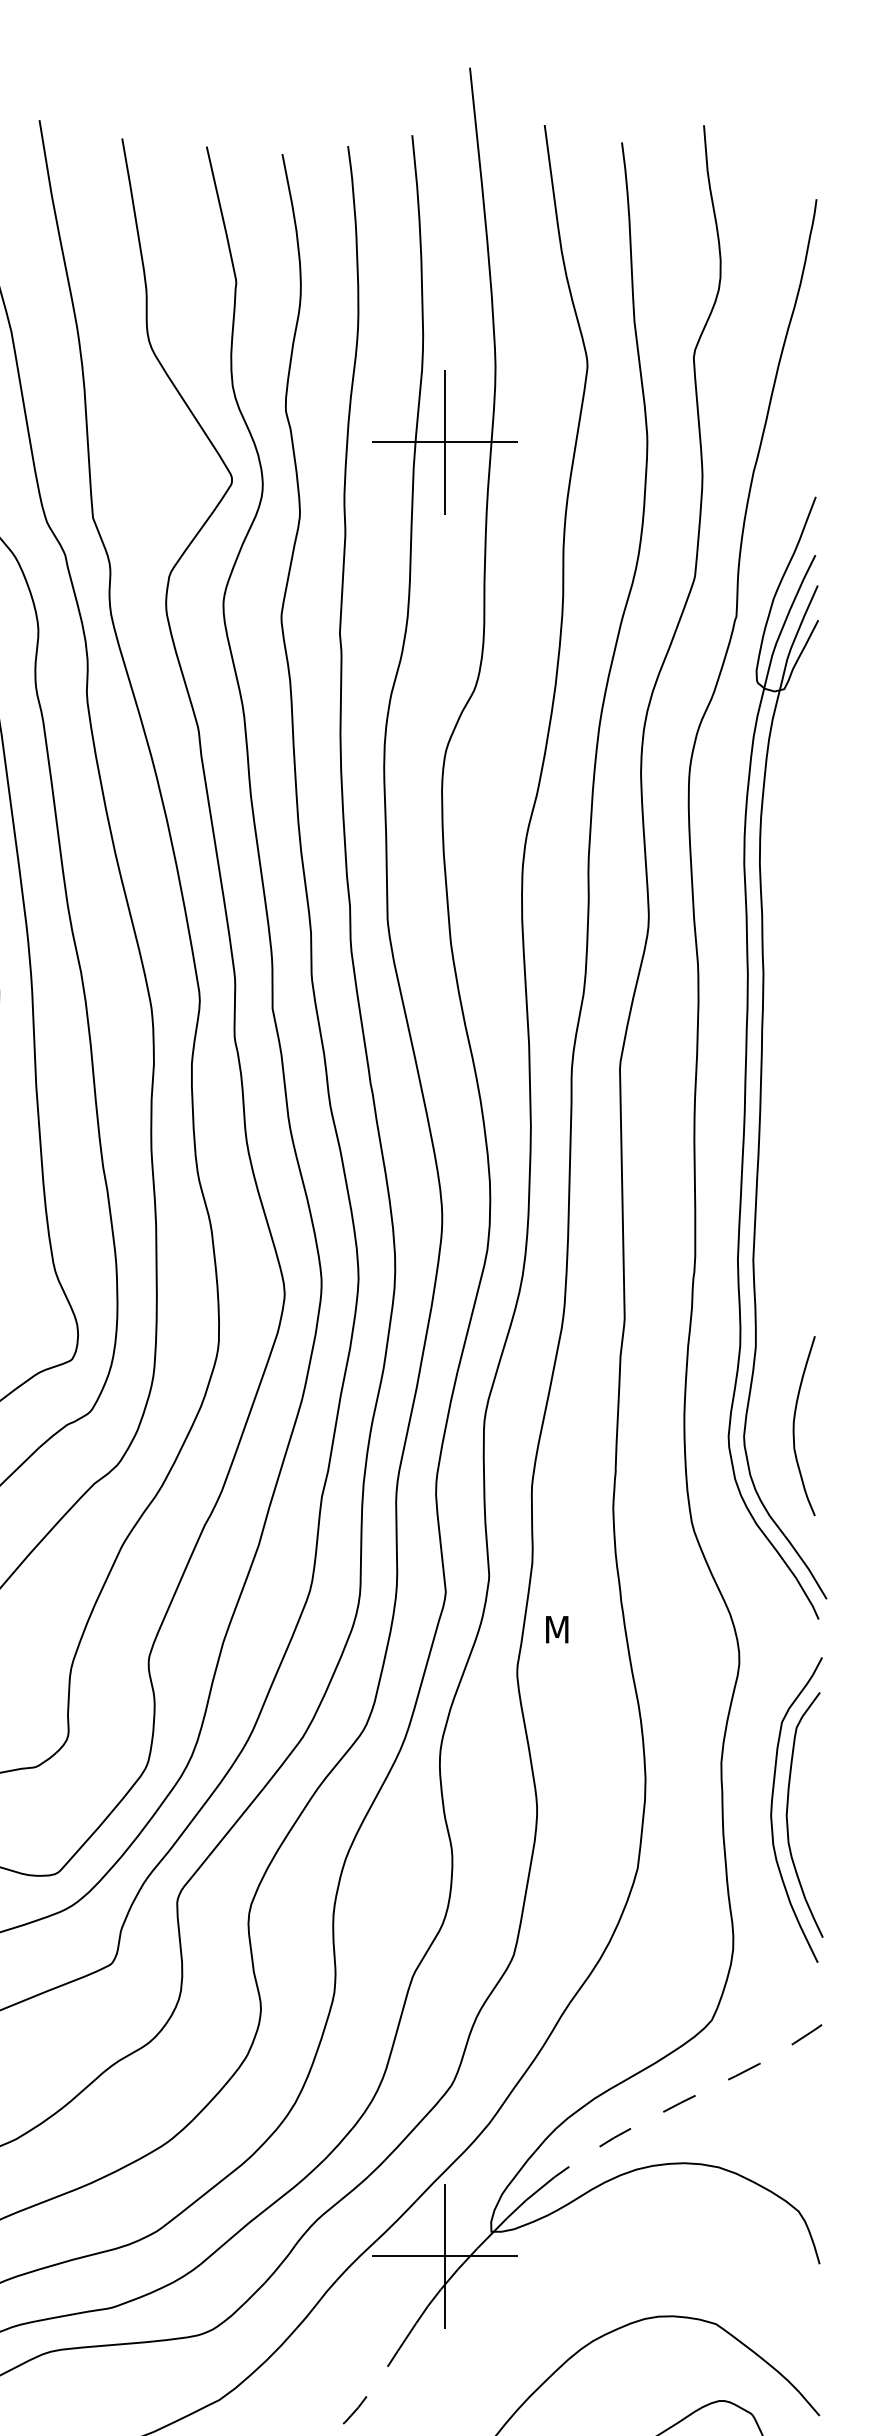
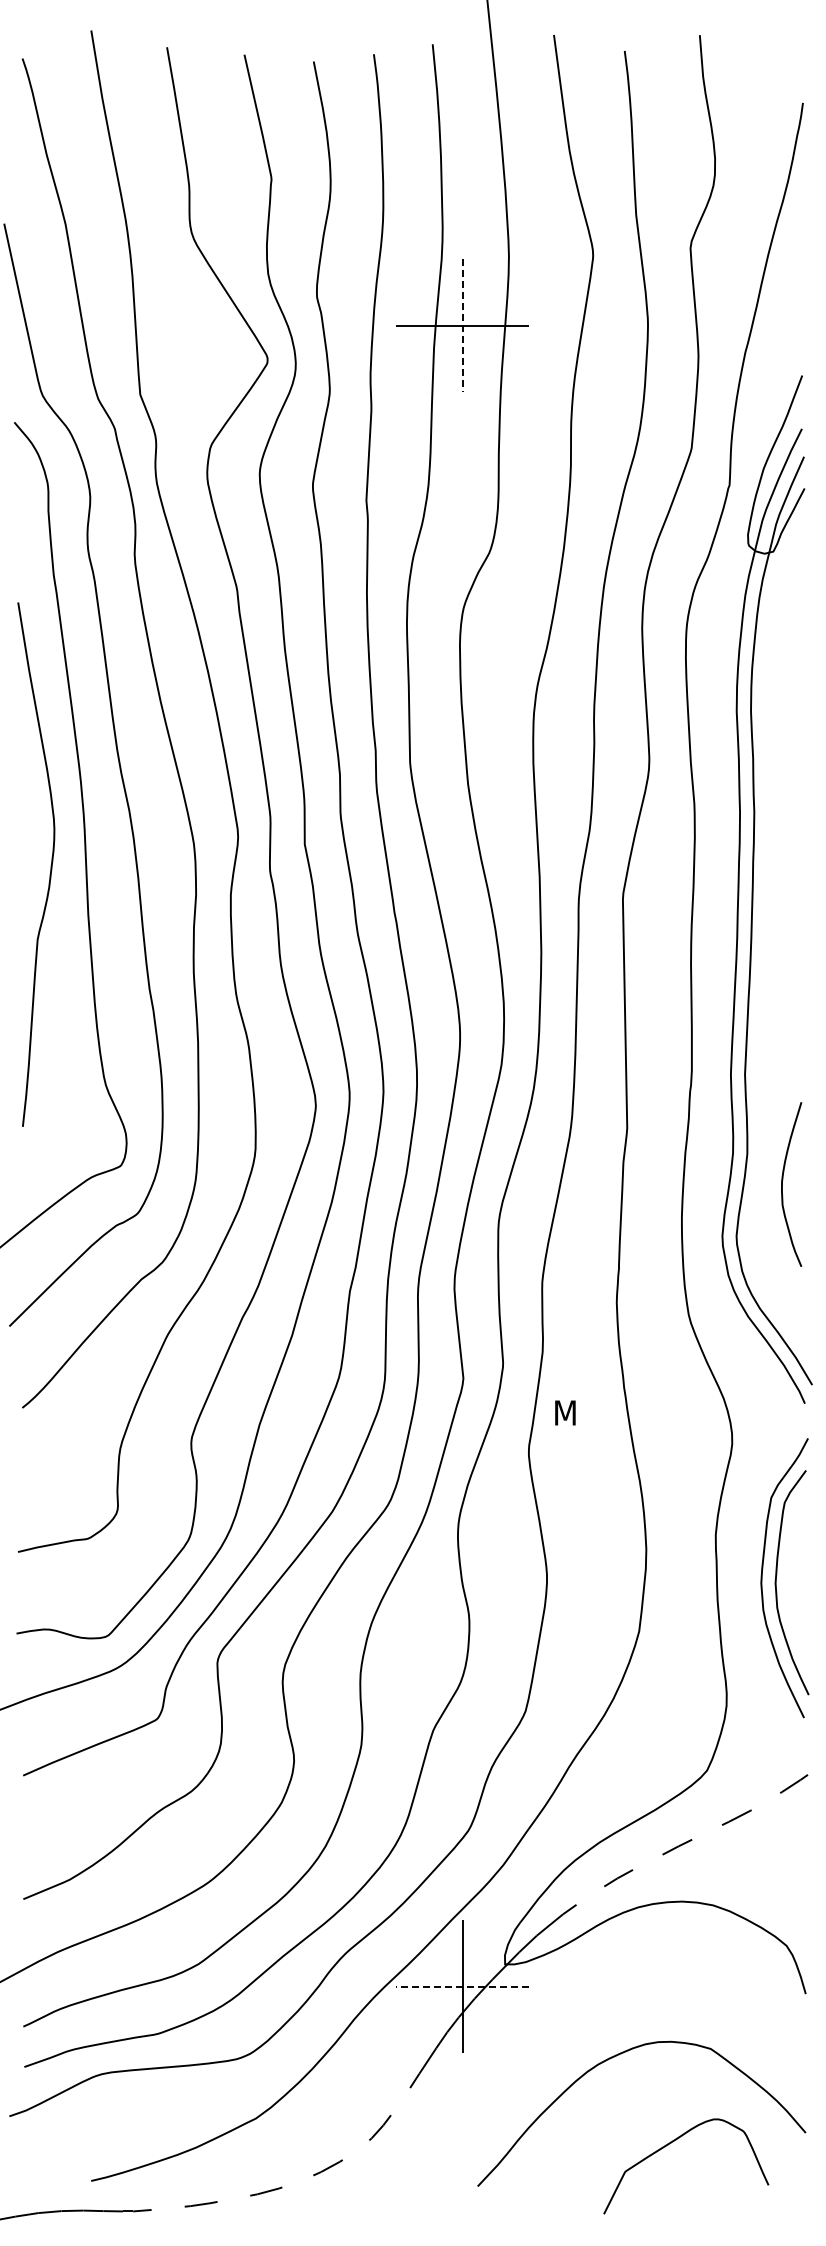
line: (444, 443) -> (462, 326), solid -> dashed
curve: (795, 1421) -> (783, 1180), moved
line: (444, 2255) -> (462, 1986), solid -> dashed

